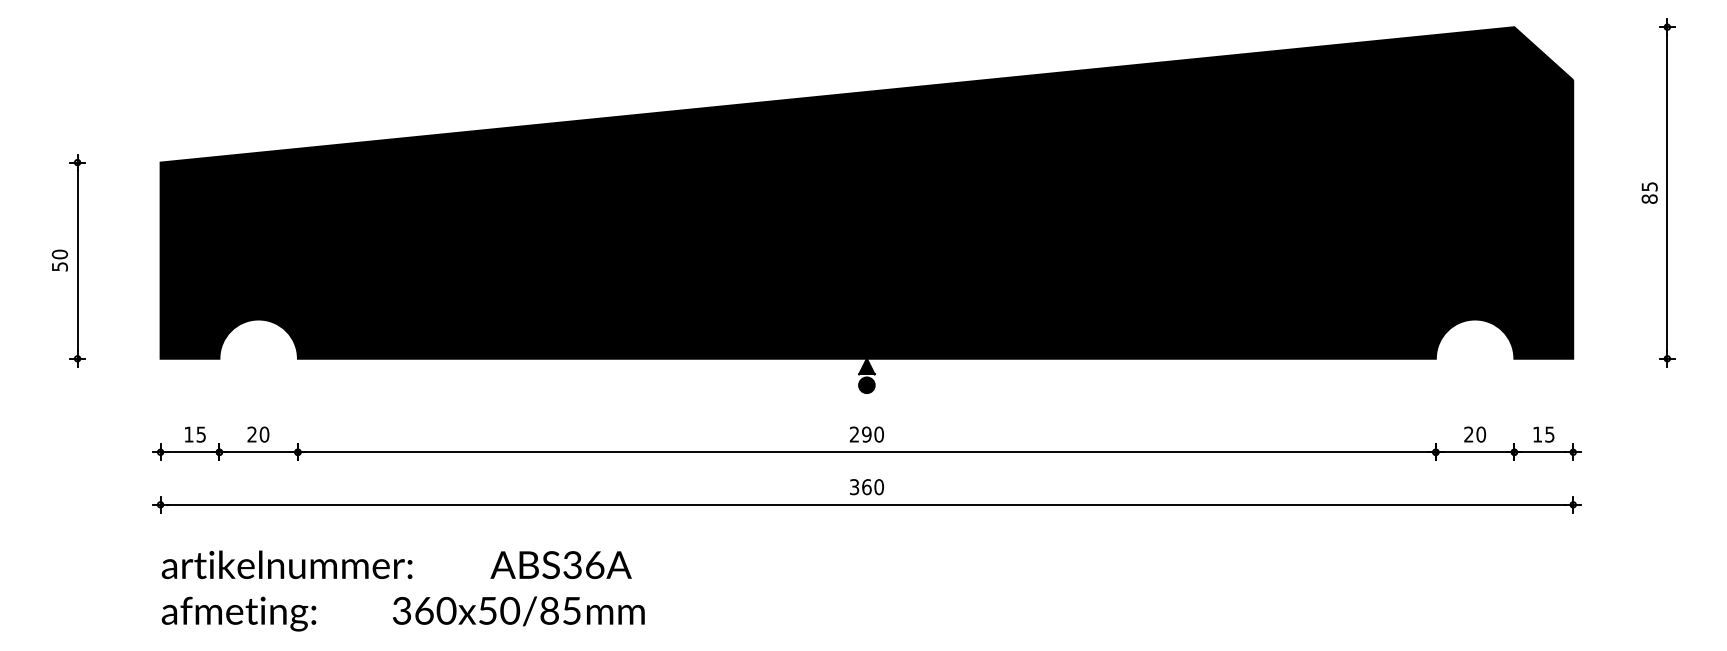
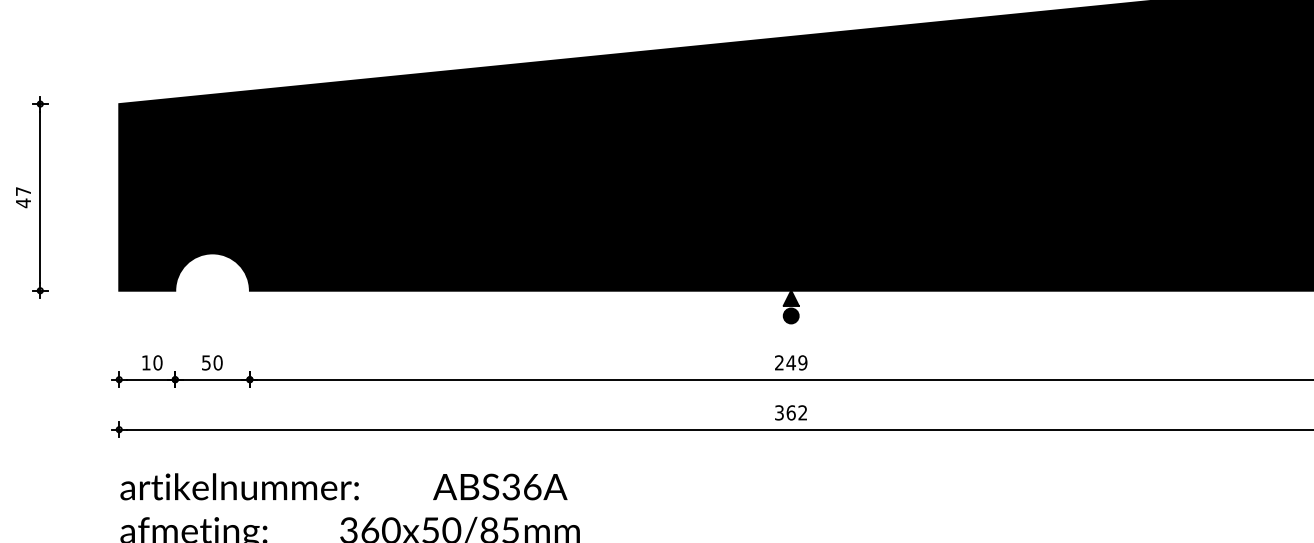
text: (59, 260) -> (23, 197), 50 -> 47
text: (201, 434) -> (158, 362), 15 -> 10
text: (251, 434) -> (205, 362), 20 -> 50
text: (872, 434) -> (796, 362), 290 -> 249
text: (878, 487) -> (802, 413), 360 -> 362

